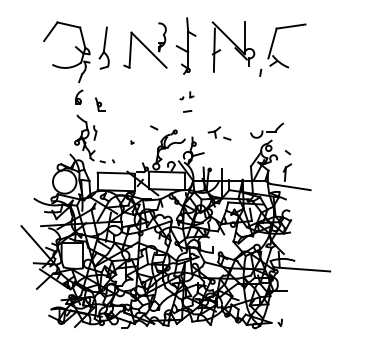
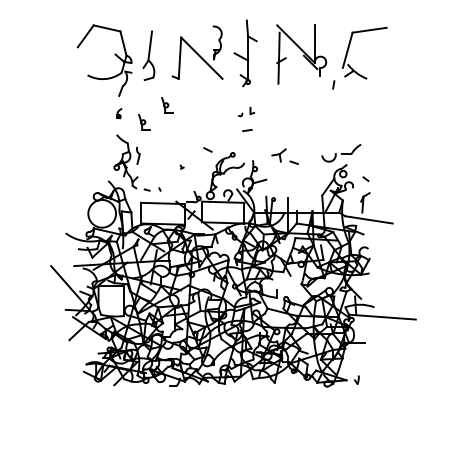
part: (119, 90) -> (167, 105), added
part: (79, 97) -> (119, 113), size x0.6

